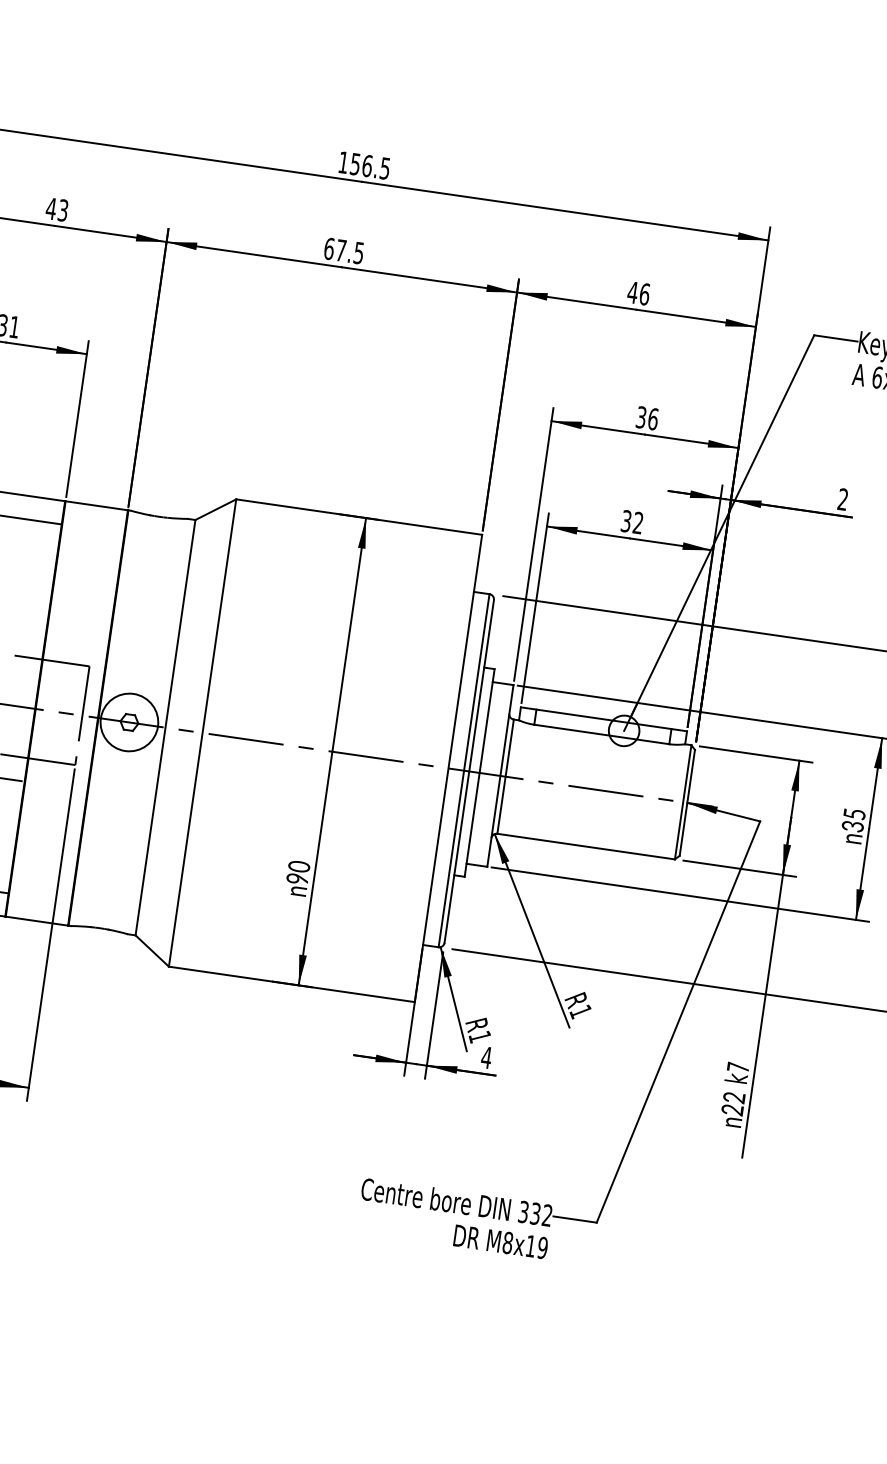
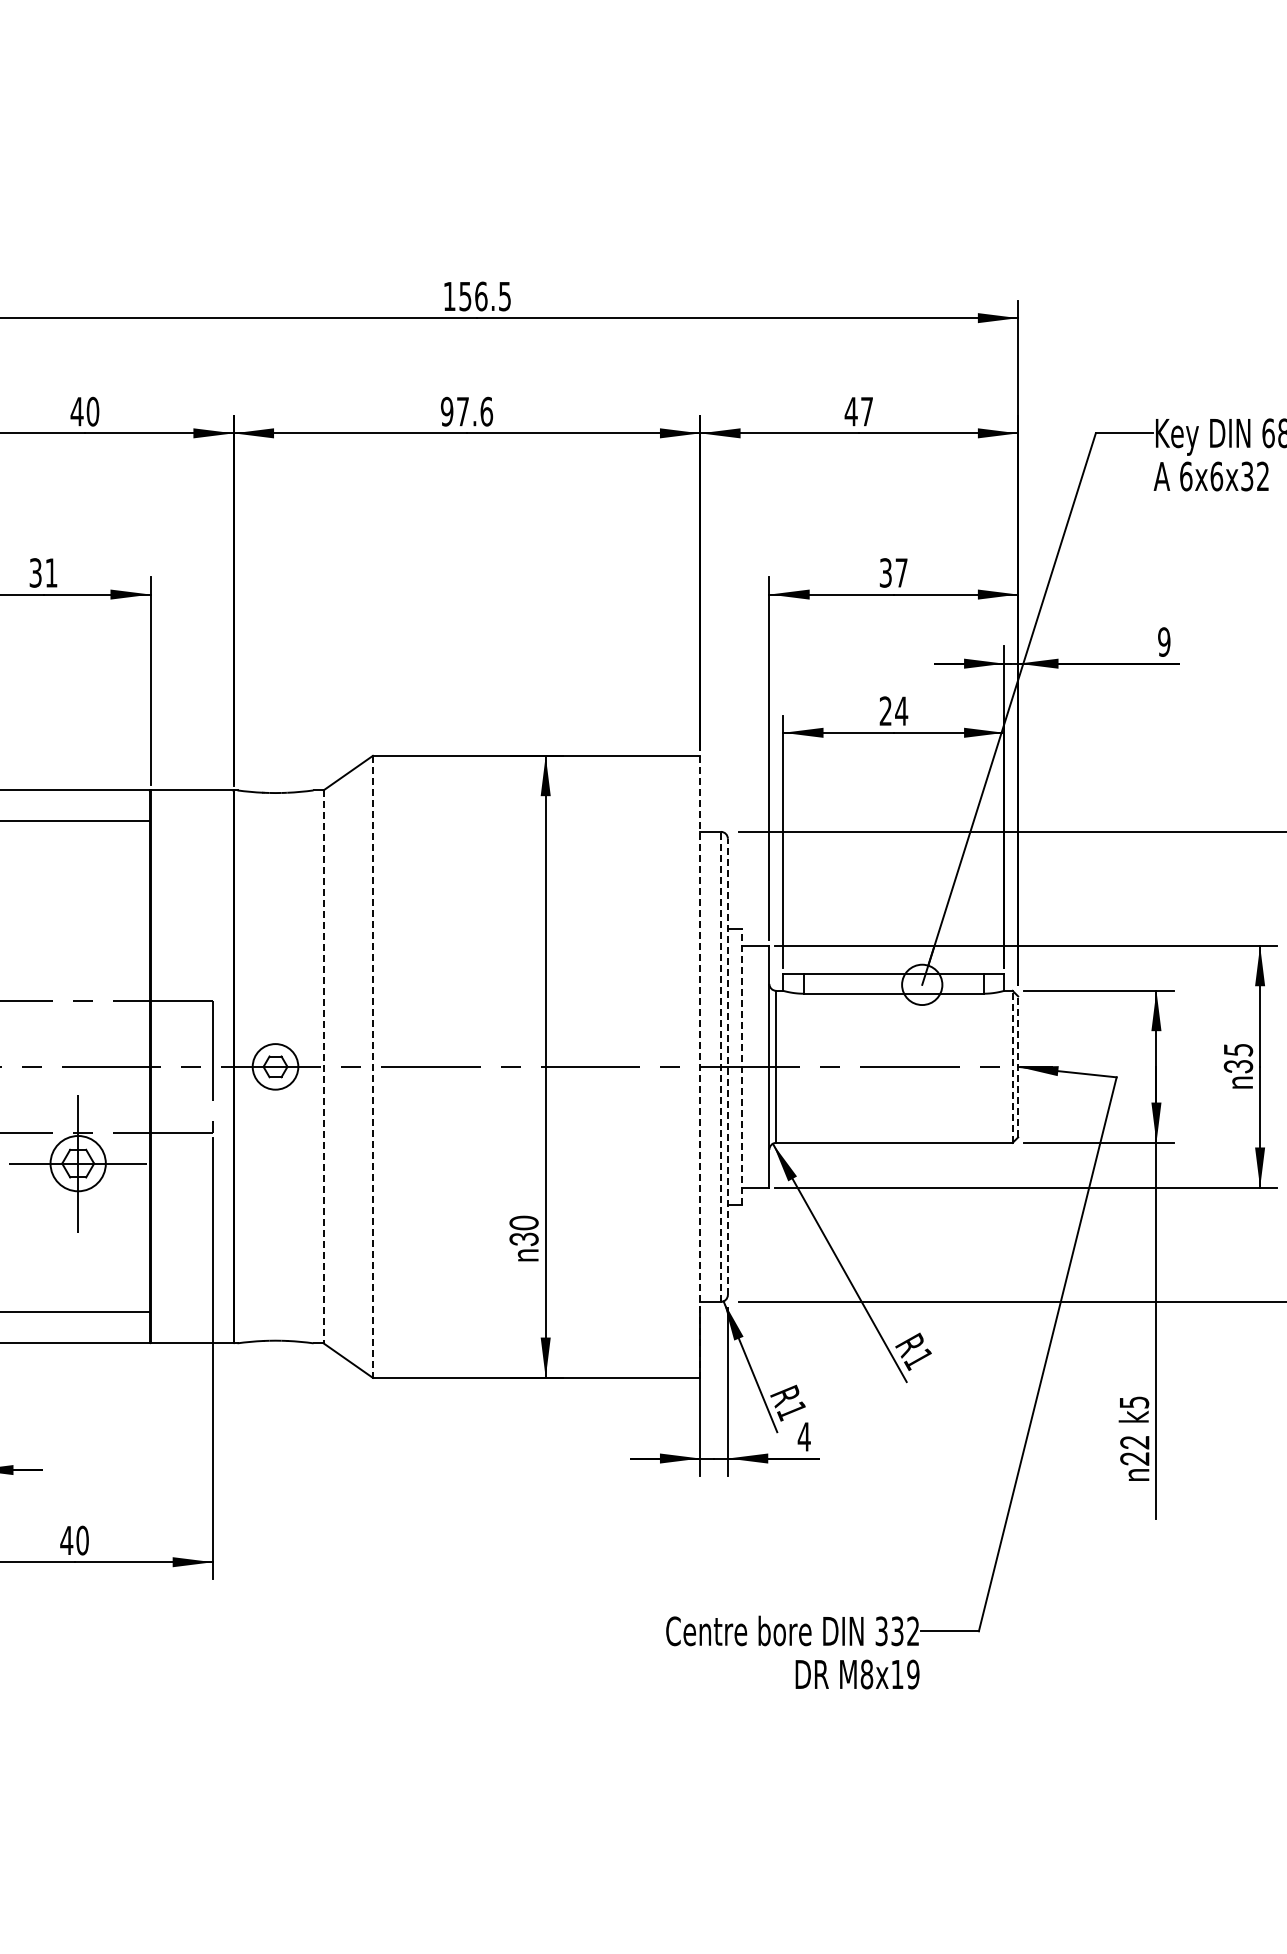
text: (62, 210) -> (92, 411), 43 -> 40
text: (343, 250) -> (466, 411), 67.5 -> 97.6
text: (645, 294) -> (867, 411), 46 -> 47
text: (653, 418) -> (901, 572), 36 -> 37
text: (843, 499) -> (1164, 641), 2 -> 9
text: (632, 522) -> (893, 711), 32 -> 24
circle: (129, 722) -> (275, 1066), size x0.6
line: (165, 728) -> (323, 1067), solid -> dashed
line: (202, 733) -> (372, 1067), solid -> dashed
line: (448, 768) -> (700, 1067), solid -> dashed
line: (463, 770) -> (720, 1066), solid -> dashed
line: (469, 771) -> (727, 1066), solid -> dashed
line: (479, 772) -> (741, 1066), solid -> dashed
line: (683, 801) -> (1012, 1066), solid -> dashed
line: (687, 802) -> (1018, 1066), solid -> dashed
text: (297, 879) -> (523, 1239), 90 -> 30
text: (738, 1067) -> (1134, 1402), k7 -> k5

